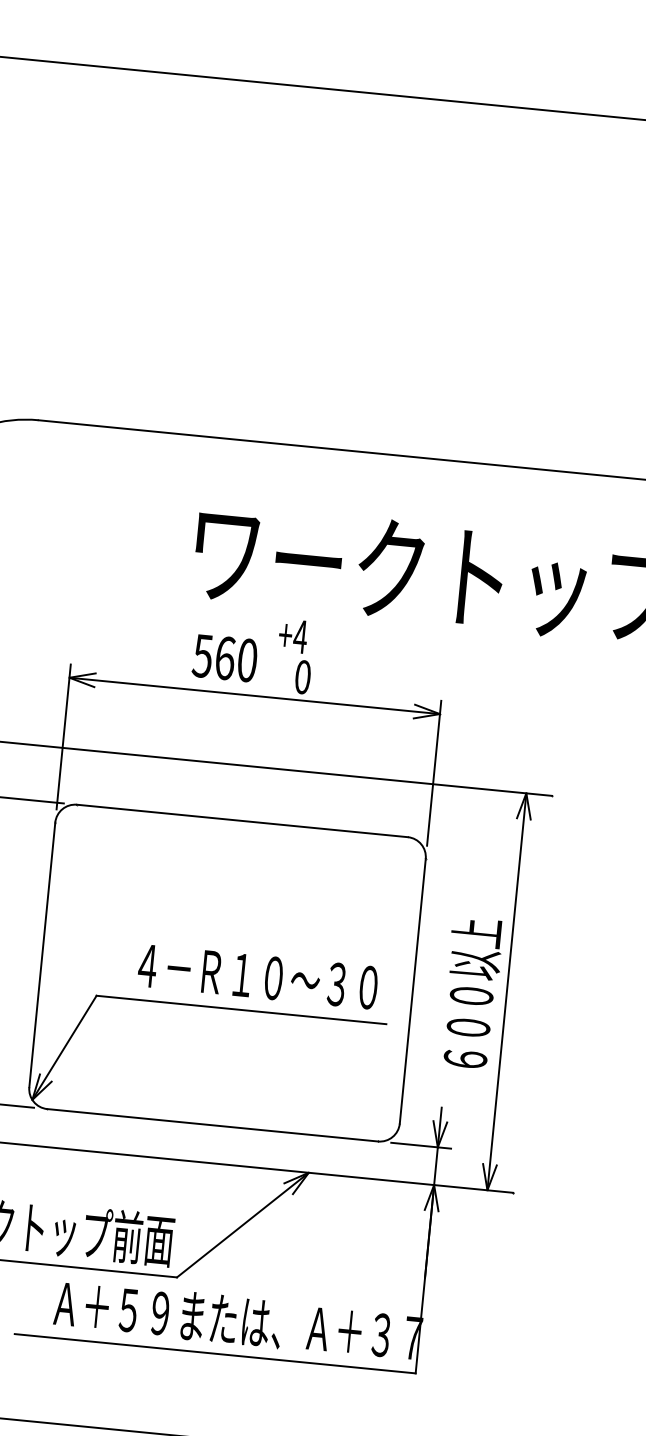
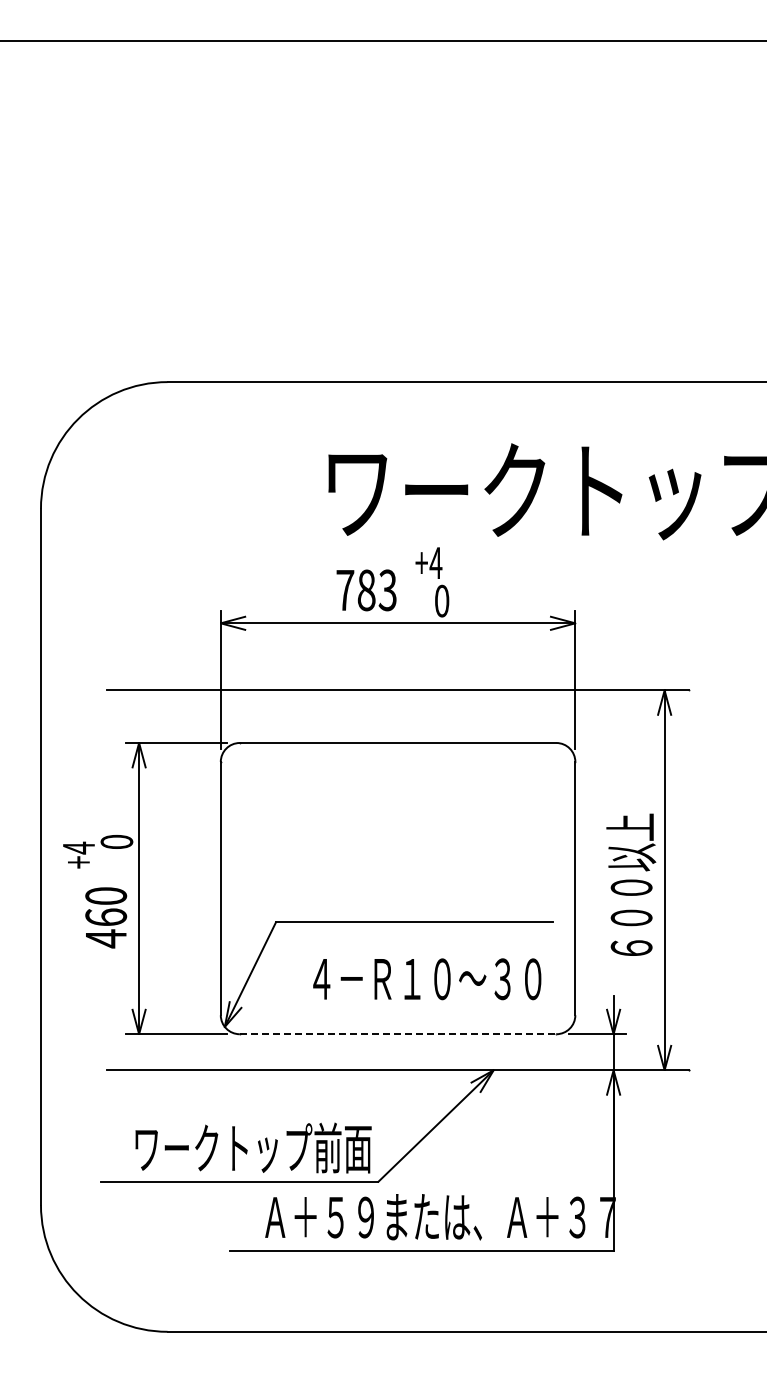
text: (225, 658) -> (366, 590), 560 -> 783
text: (258, 977) -> (427, 979), moved
line: (213, 1125) -> (398, 1034), solid -> dashed

